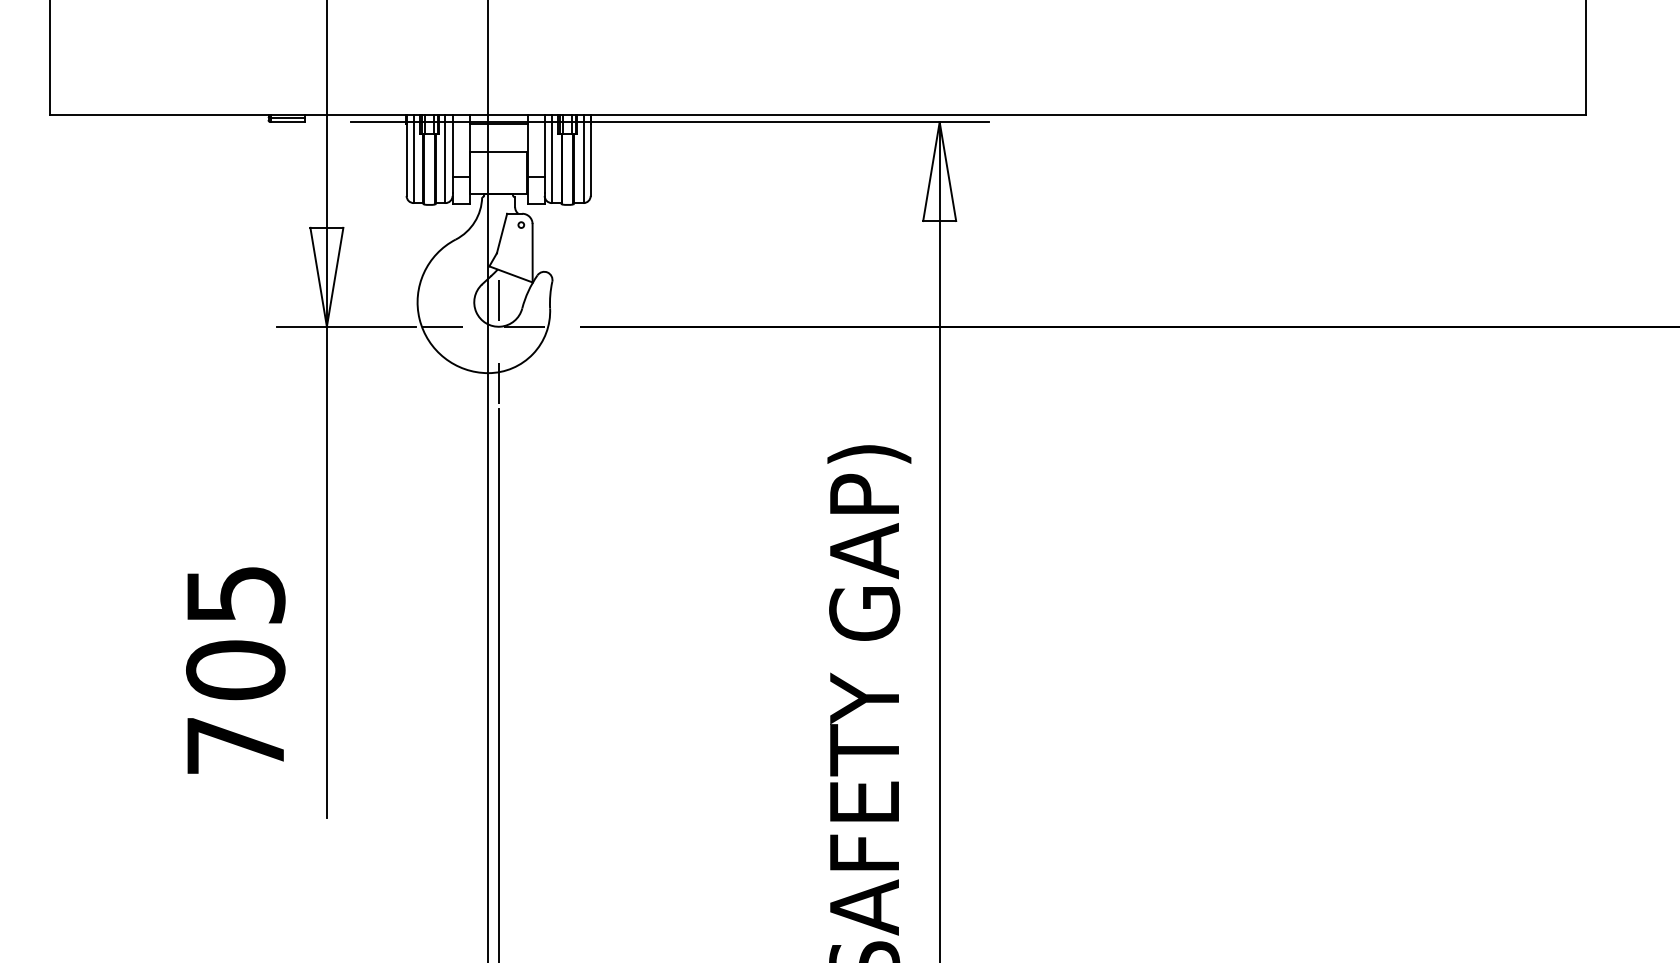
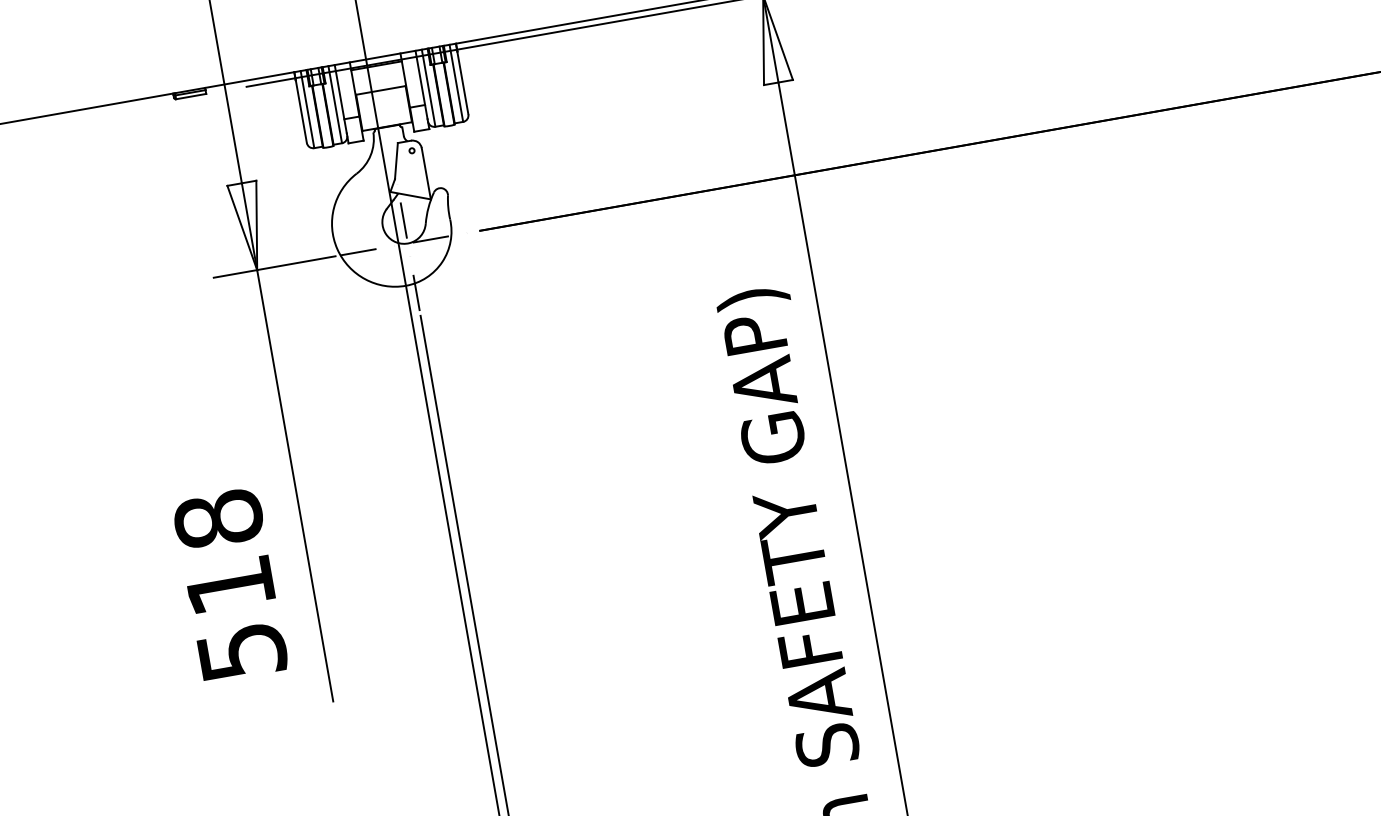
text: (235, 669) -> (230, 584), 705 -> 518

